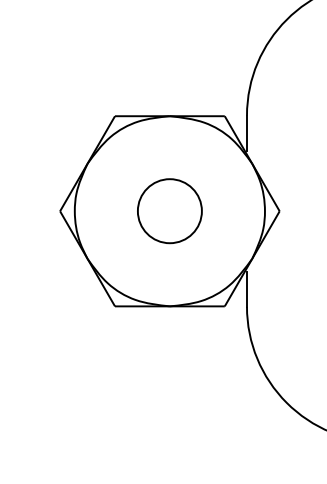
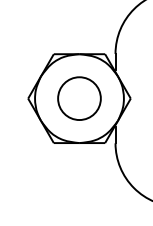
circle: (169, 210) -> (79, 98), size x1.43

